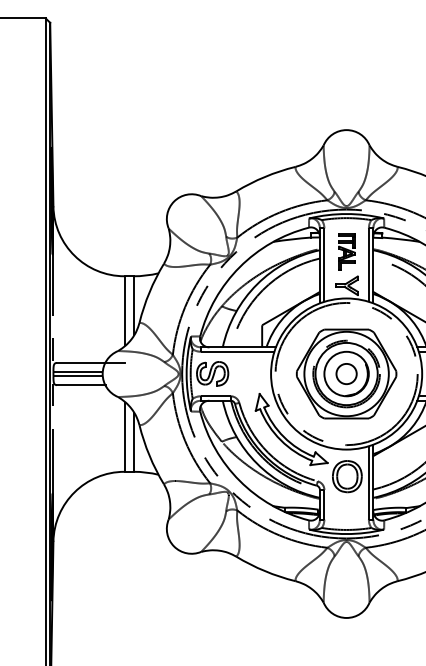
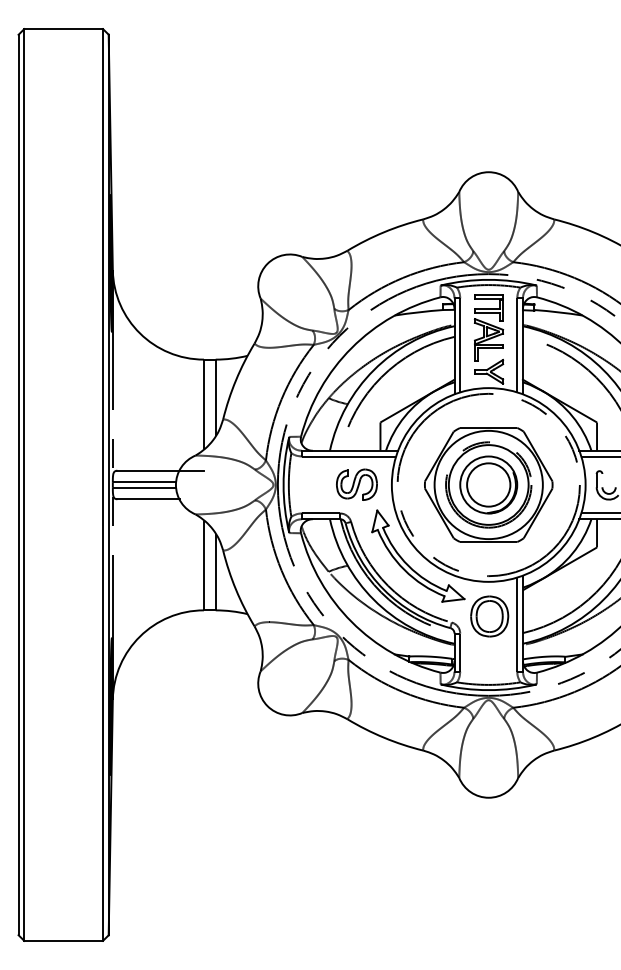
part: (347, 251) -> (489, 327), size x1.43
part: (212, 373) -> (356, 484), moved
circle: (346, 373) -> (488, 484), size x1.67

